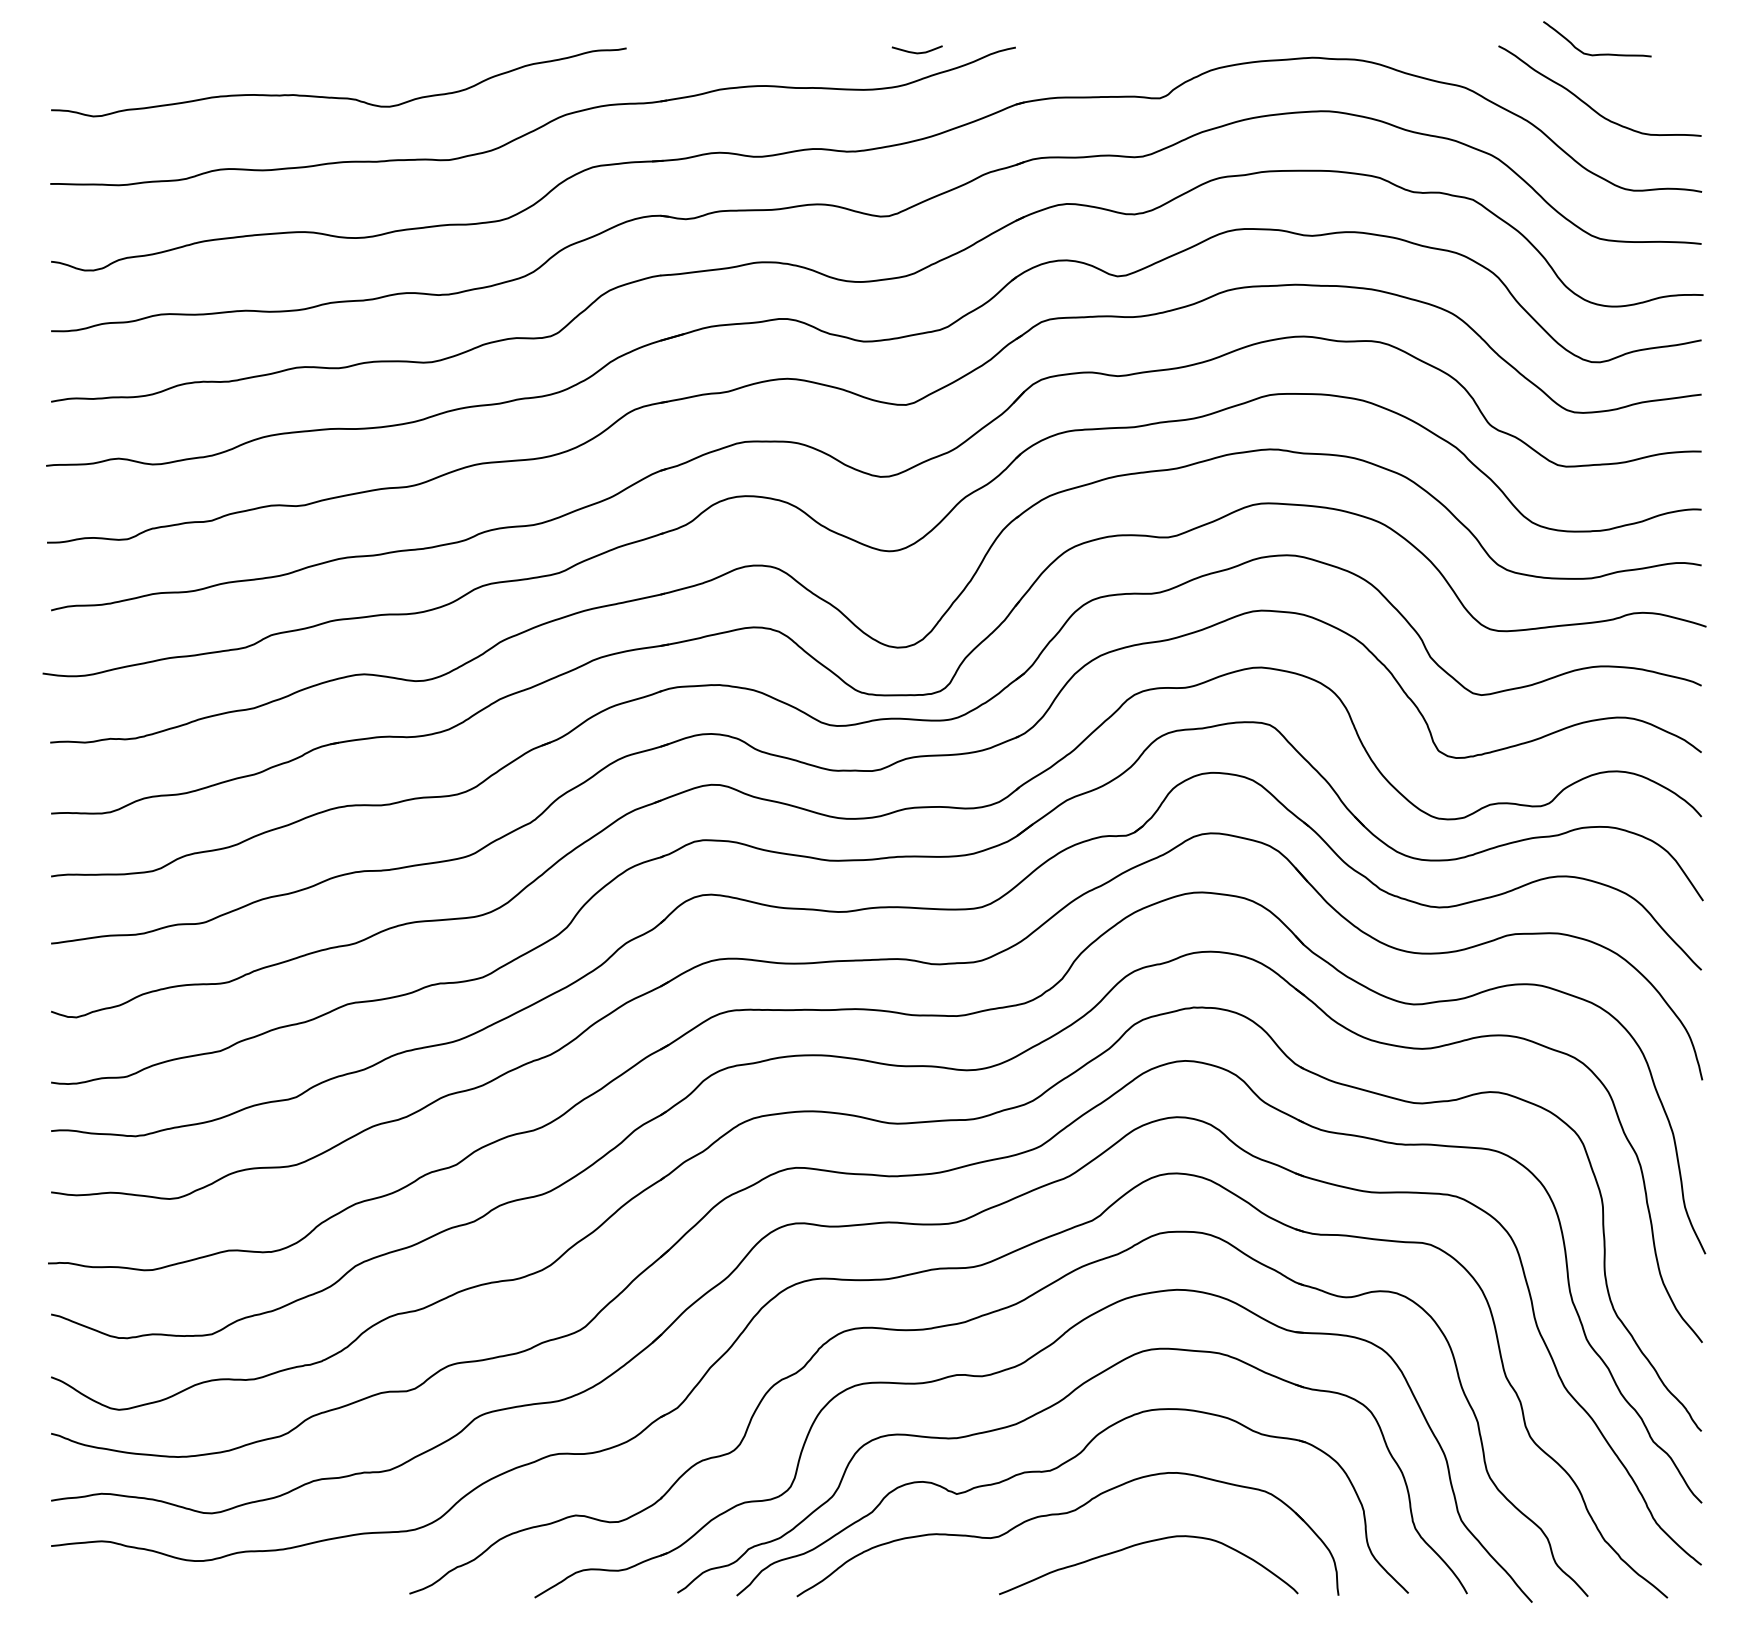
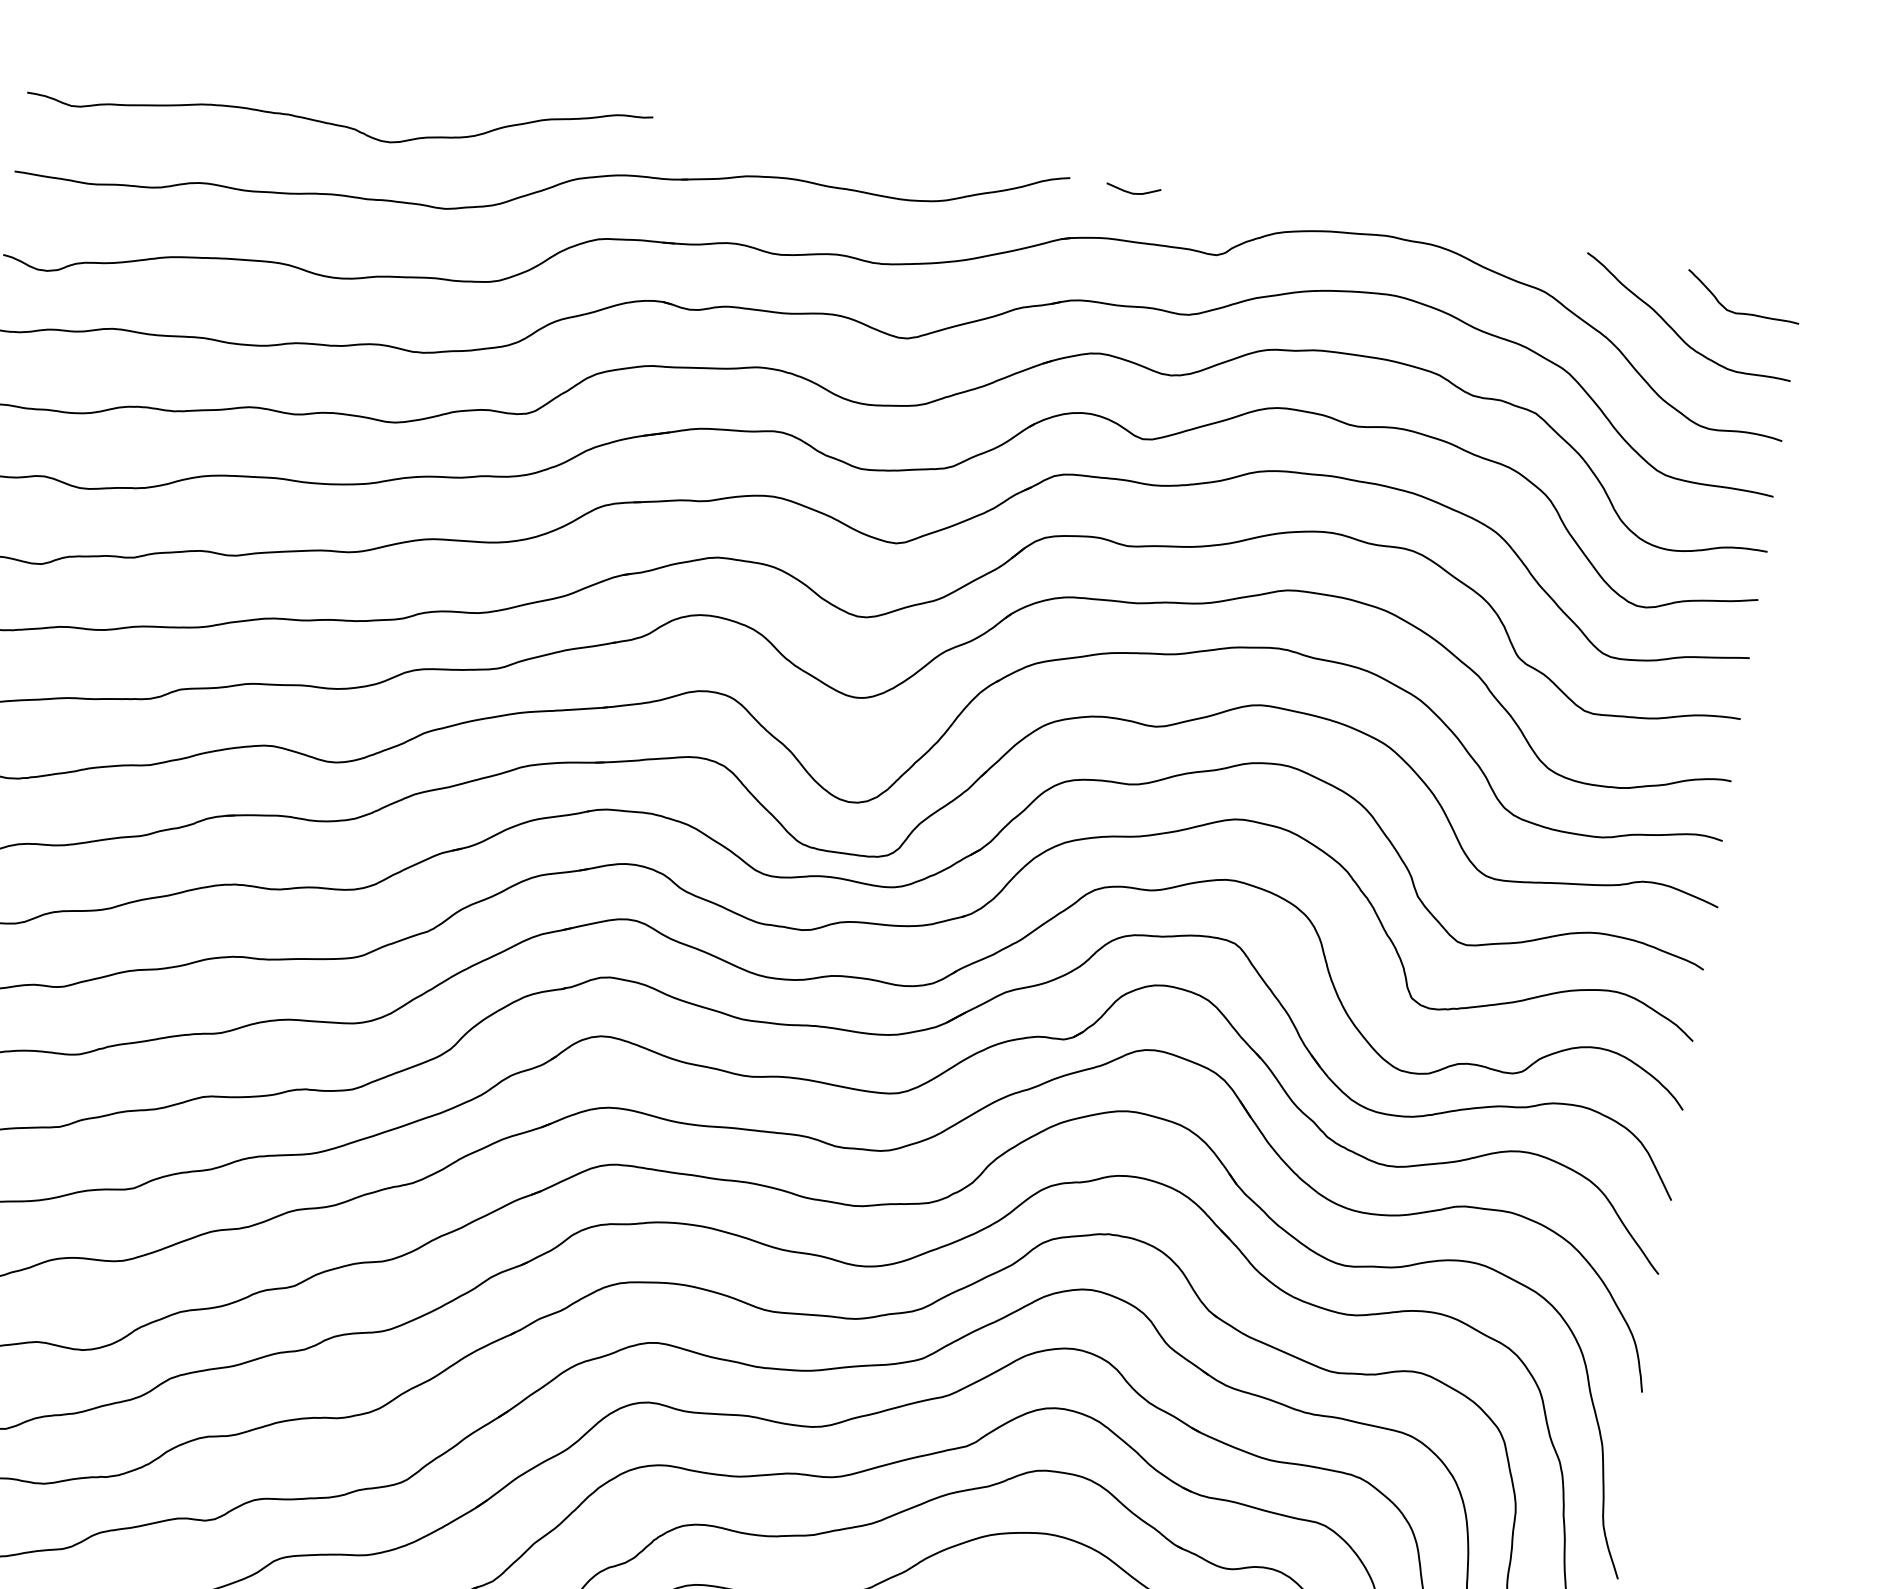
curve: (916, 52) -> (1132, 192), moved
curve: (1599, 53) -> (1743, 312), moved

